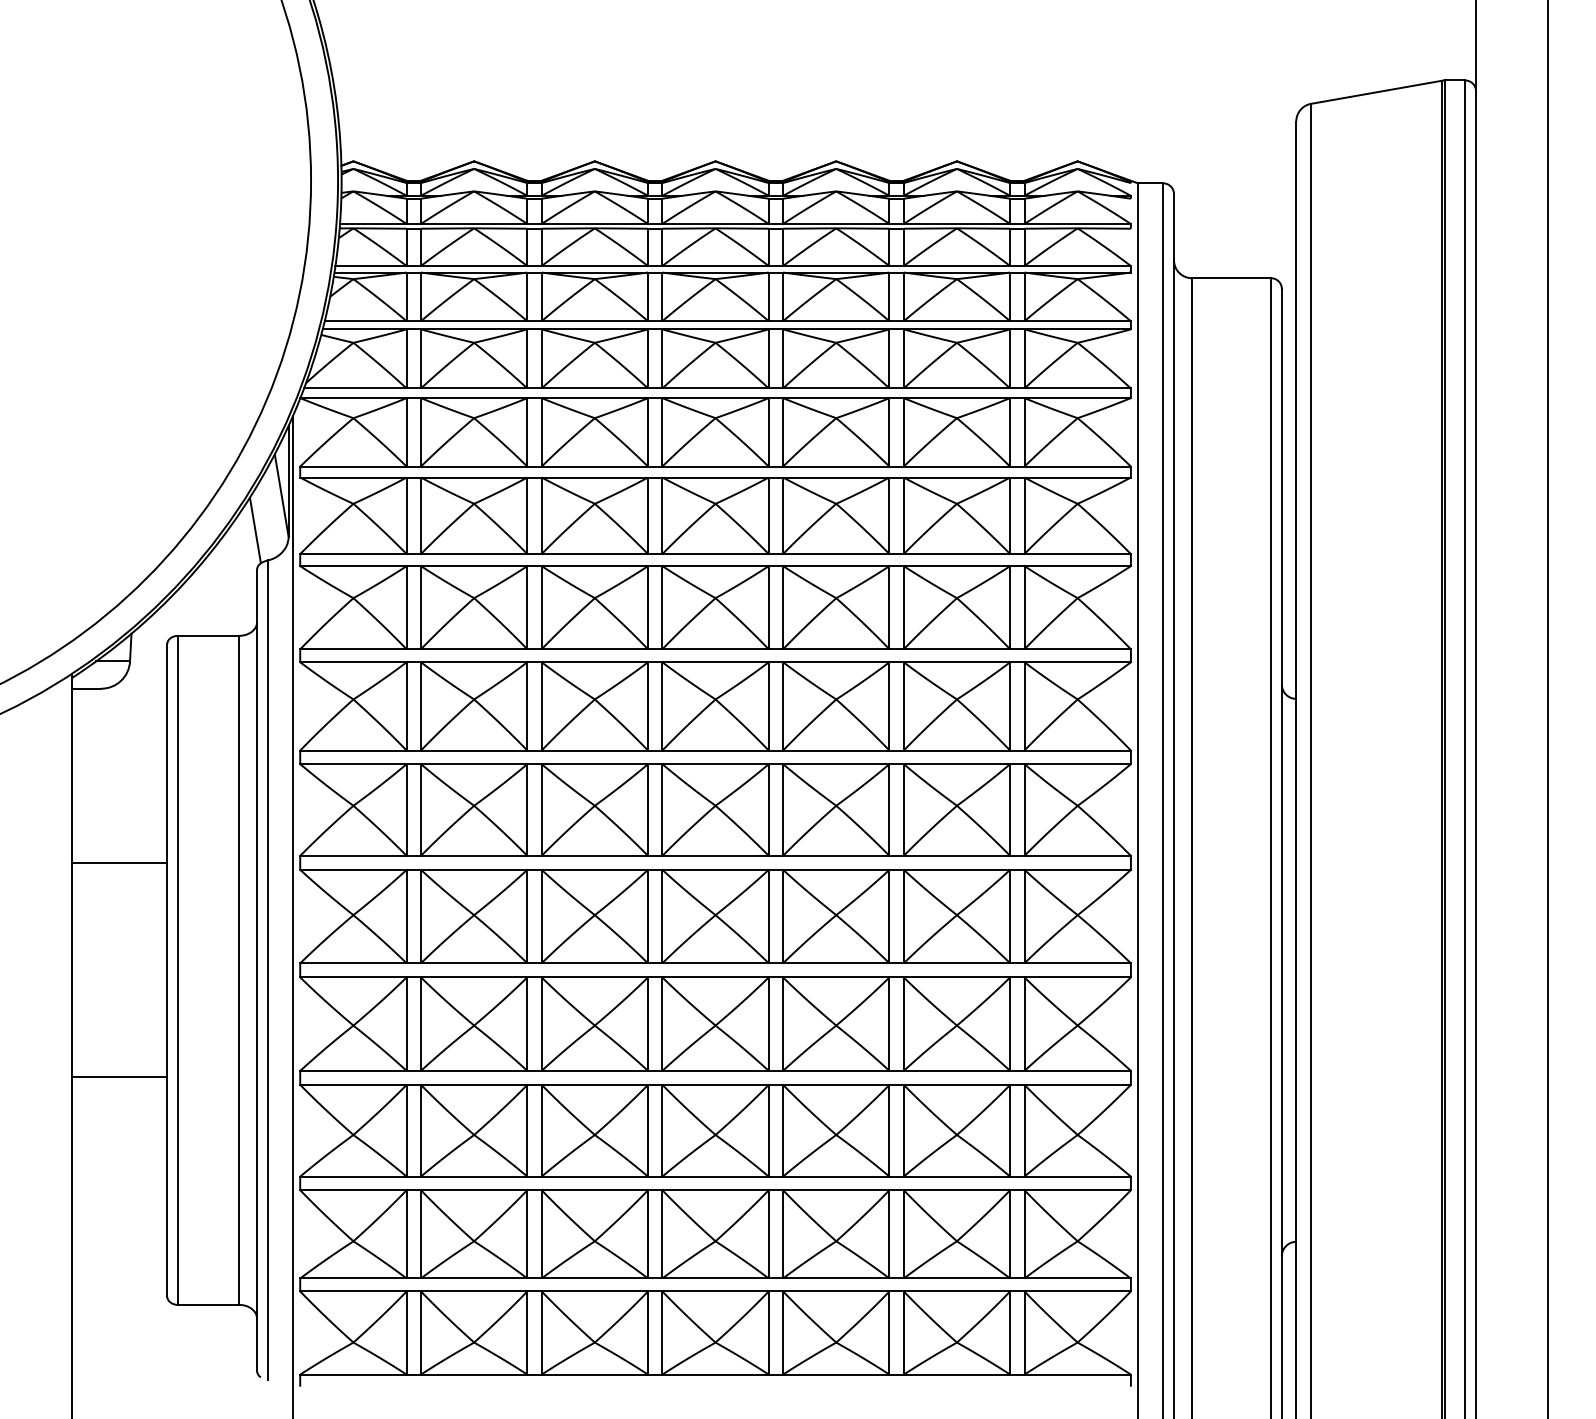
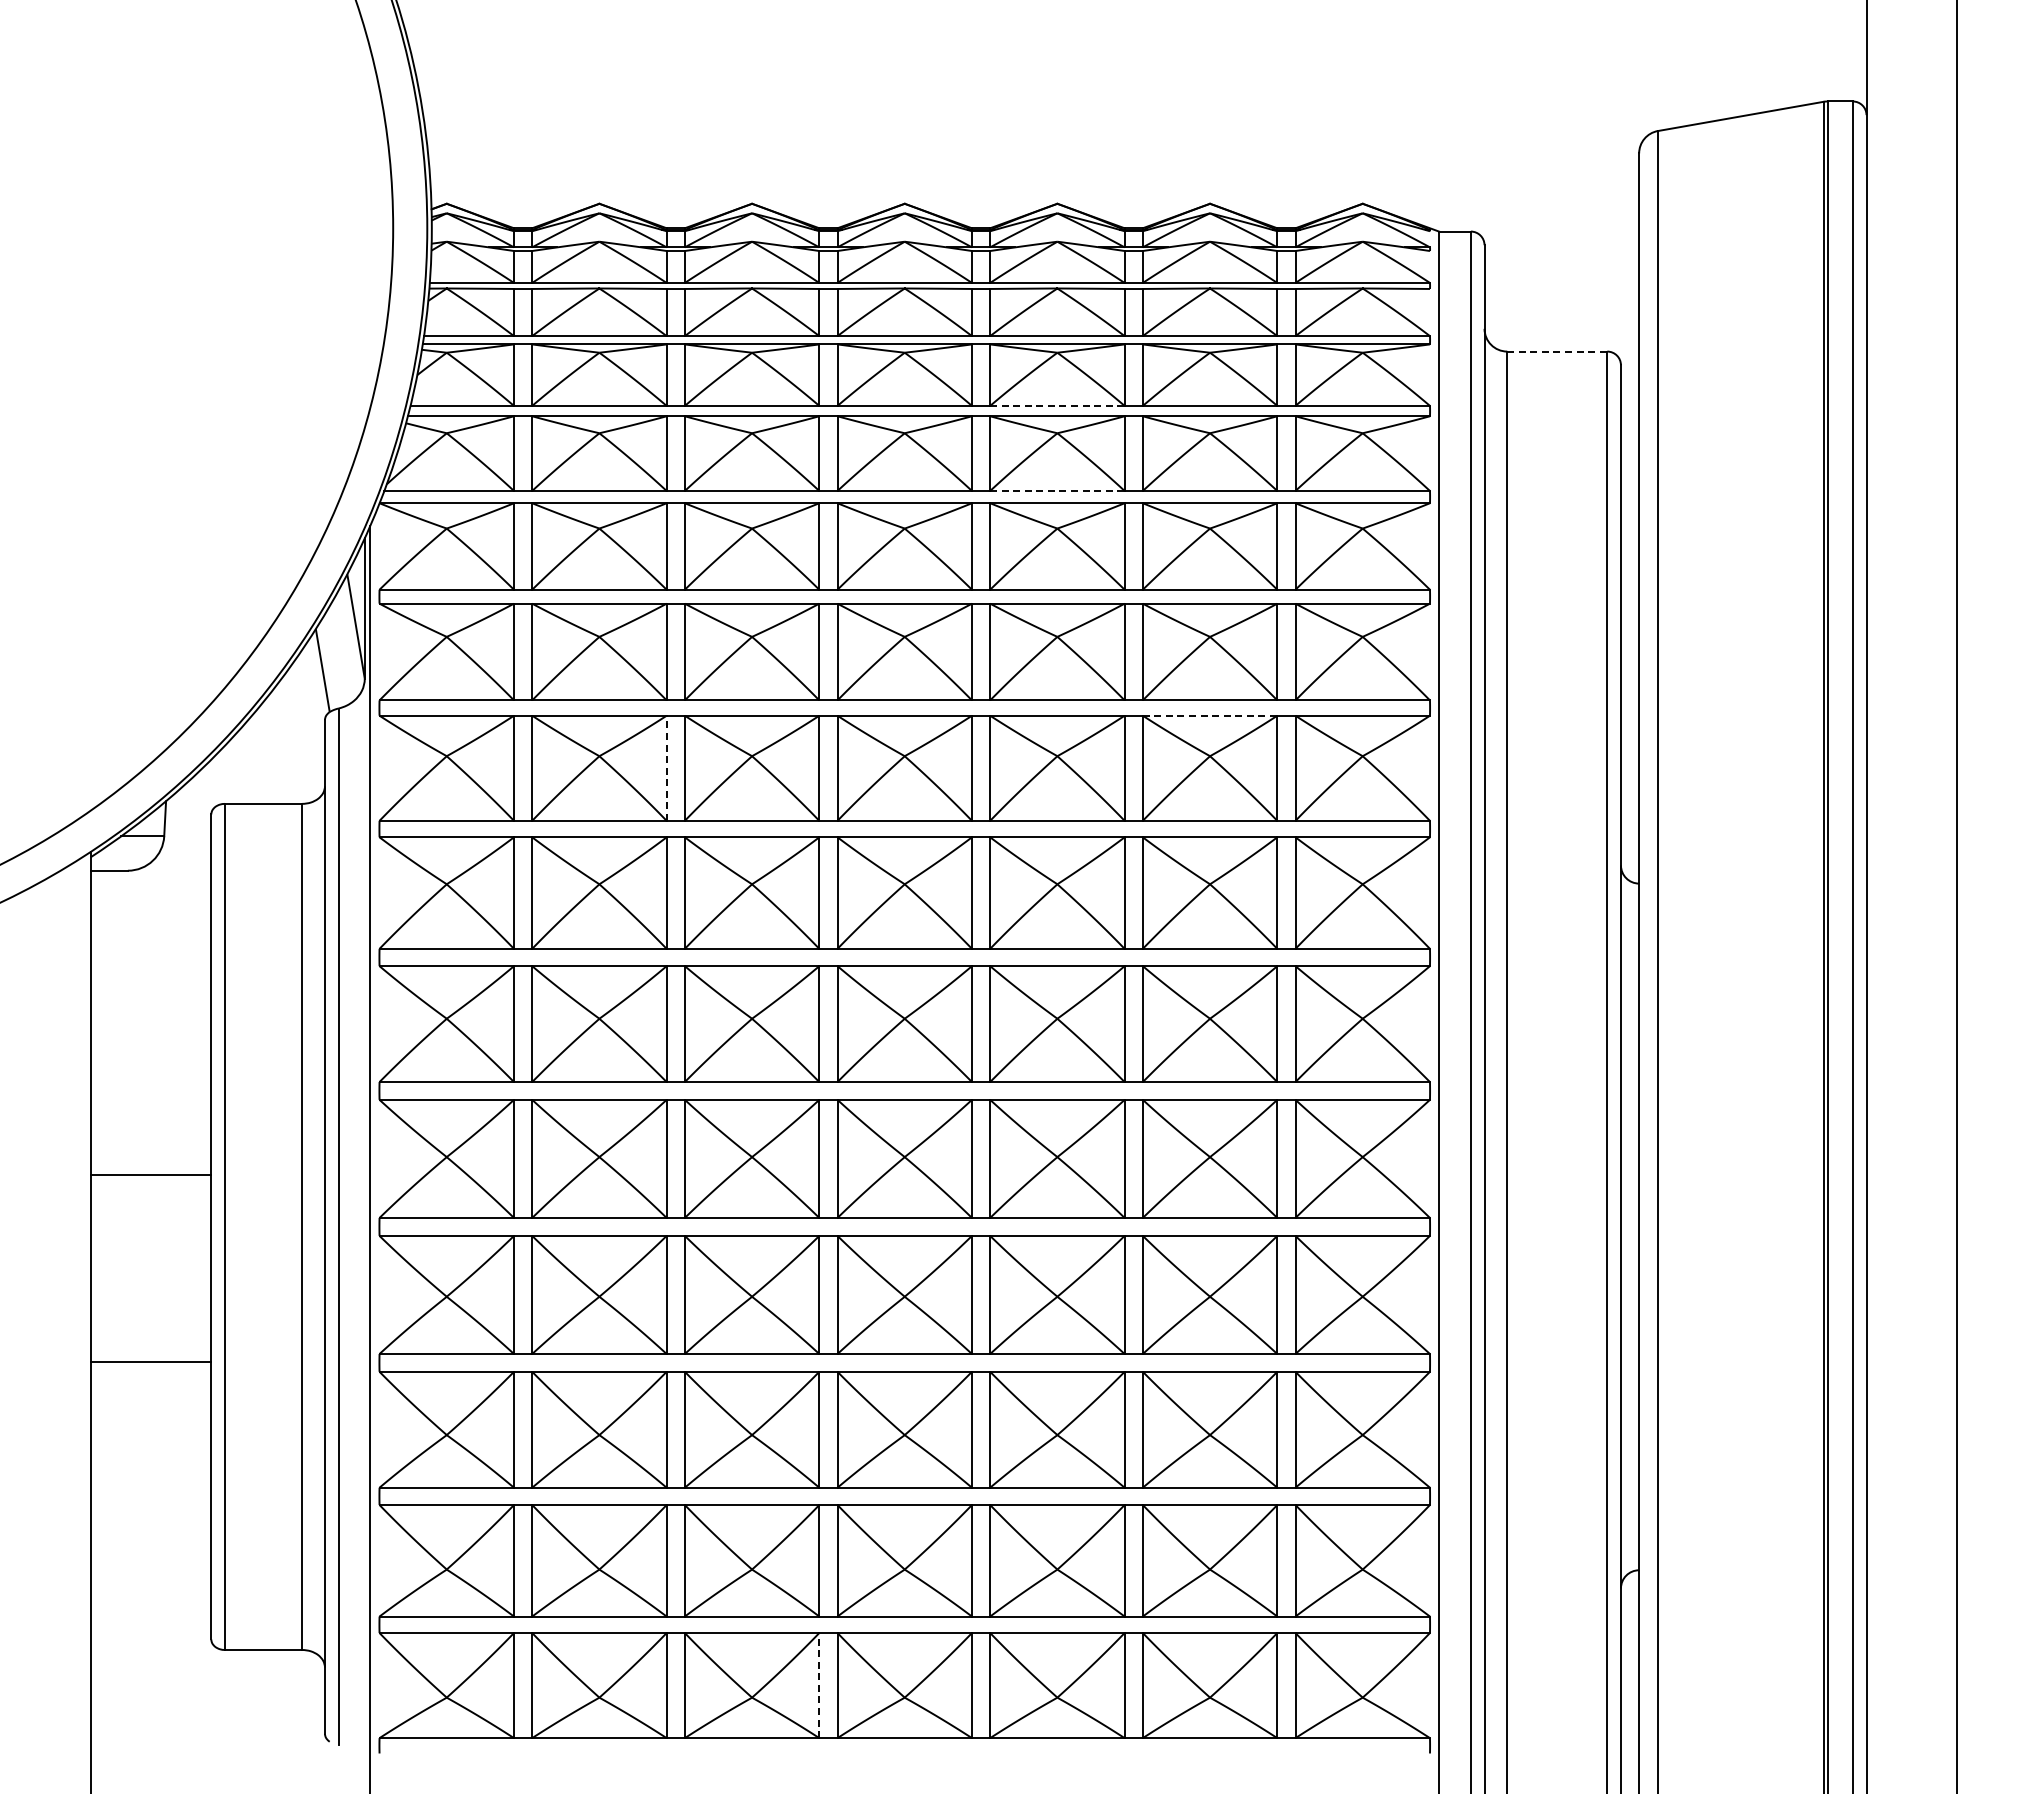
line: (1231, 278) -> (1557, 351), solid -> dashed
line: (836, 320) -> (1057, 405), solid -> dashed
line: (836, 388) -> (1057, 490), solid -> dashed
line: (957, 565) -> (1210, 715), solid -> dashed
line: (527, 607) -> (666, 768), solid -> dashed
line: (119, 863) -> (150, 1174), moved
line: (648, 1332) -> (819, 1685), solid -> dashed

